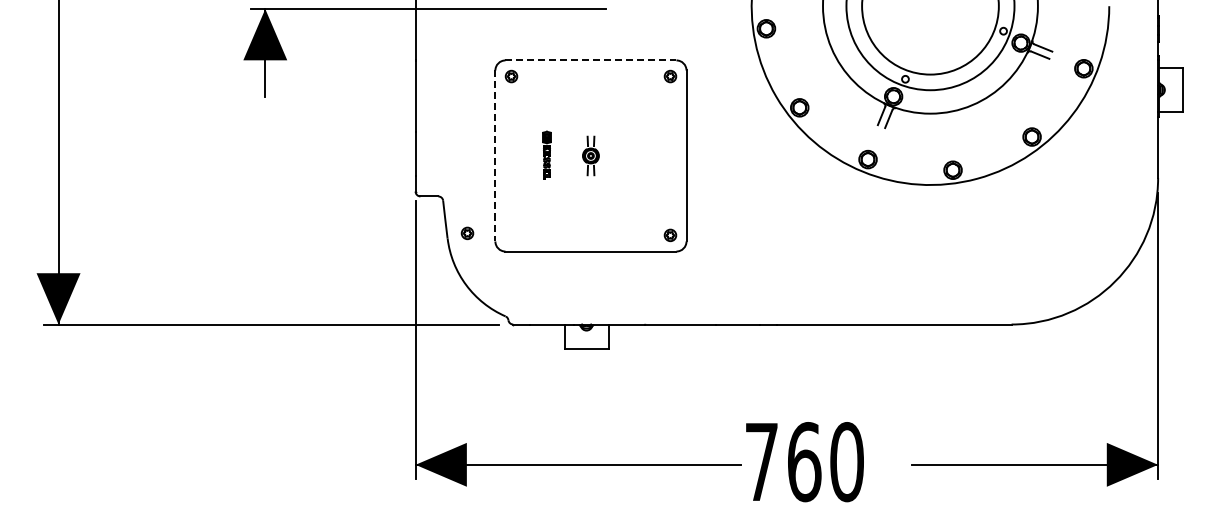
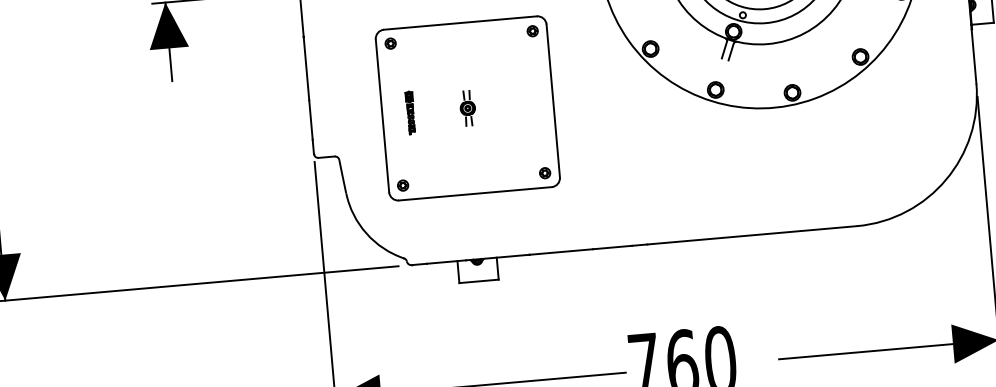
line: (591, 60) -> (460, 23), dashed -> solid
part: (546, 154) -> (410, 112), moved
line: (495, 156) -> (382, 116), dashed -> solid
part: (467, 233) -> (403, 185), moved

